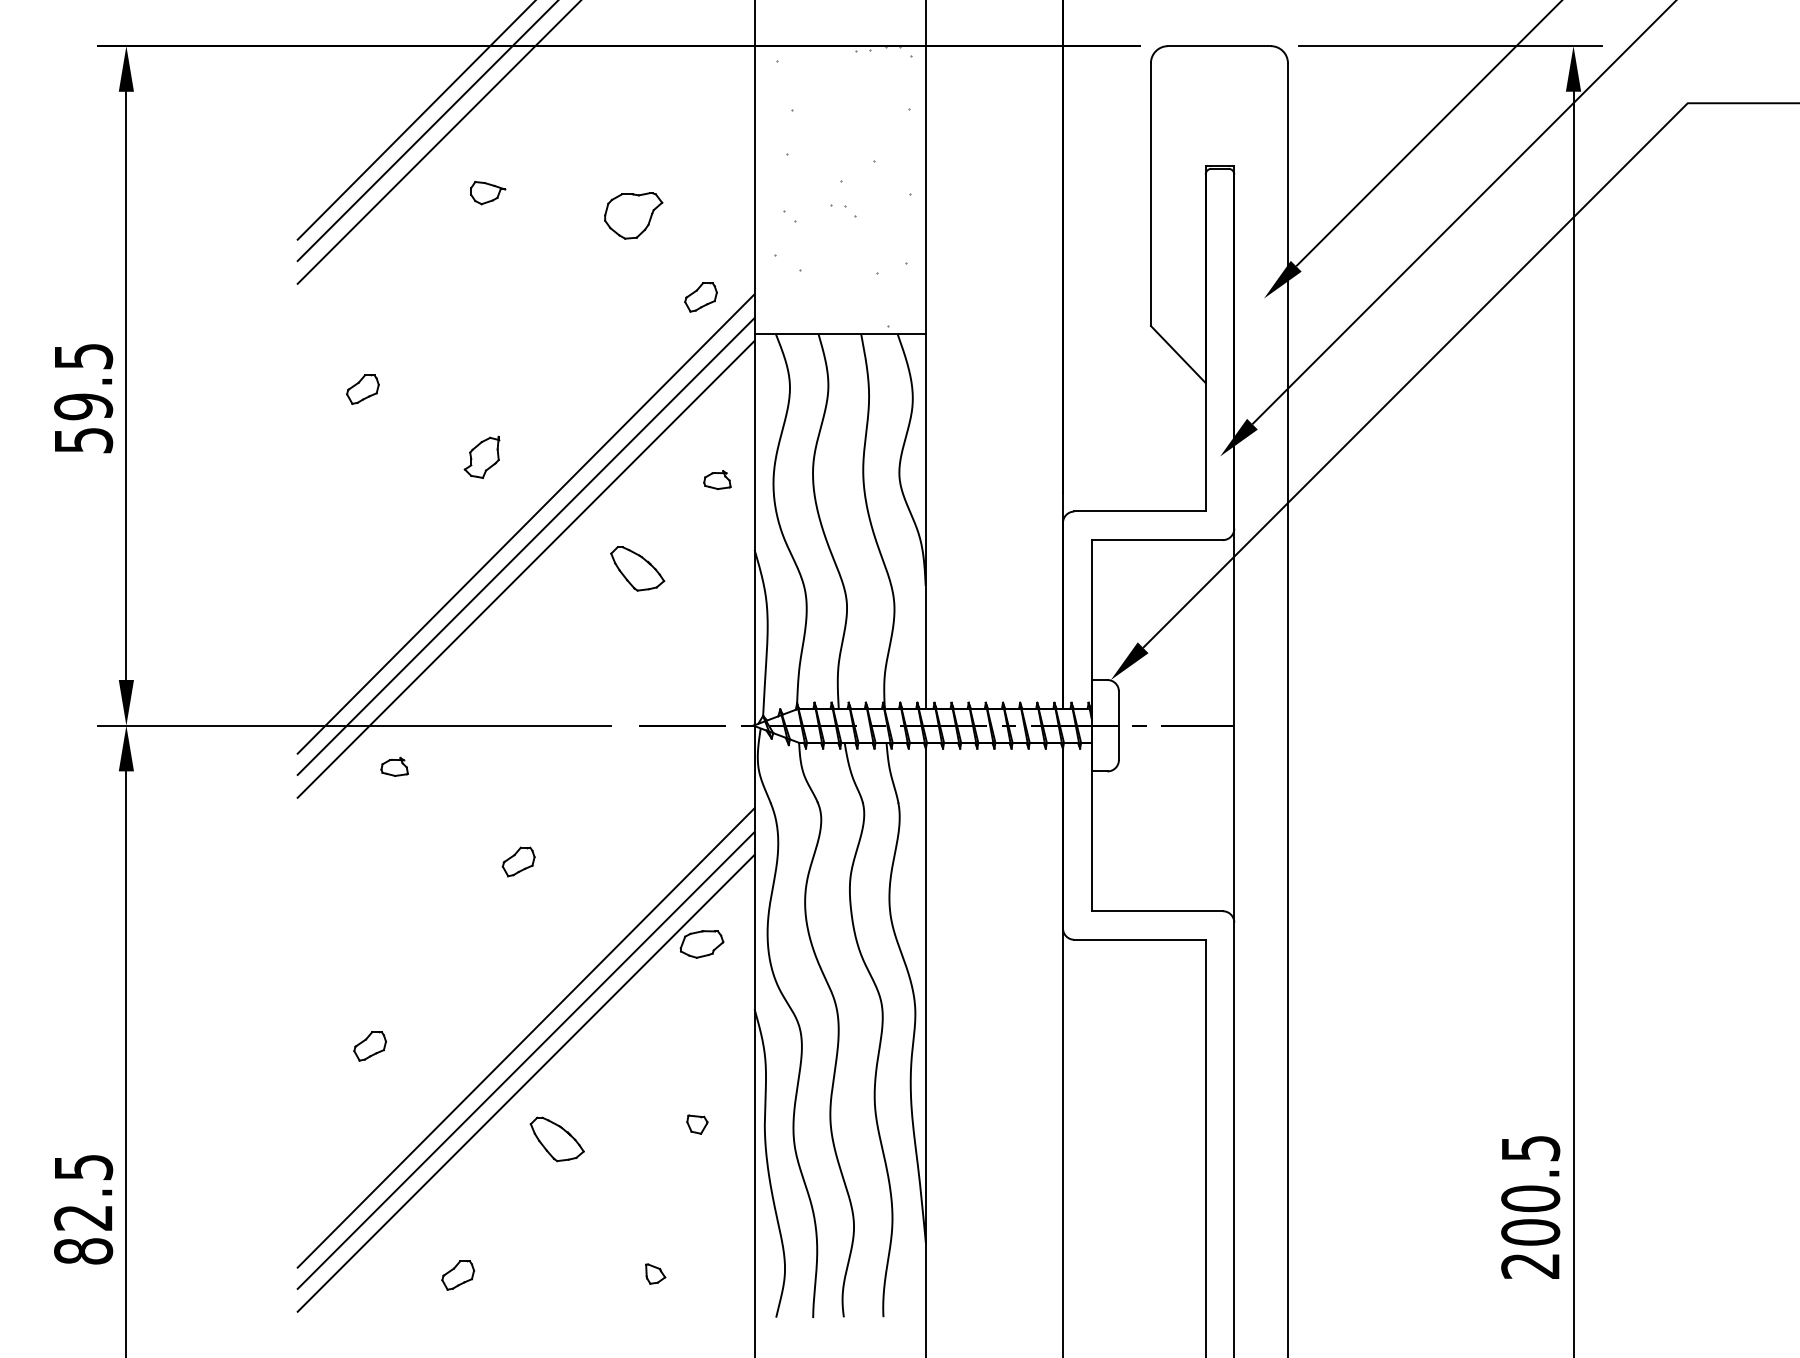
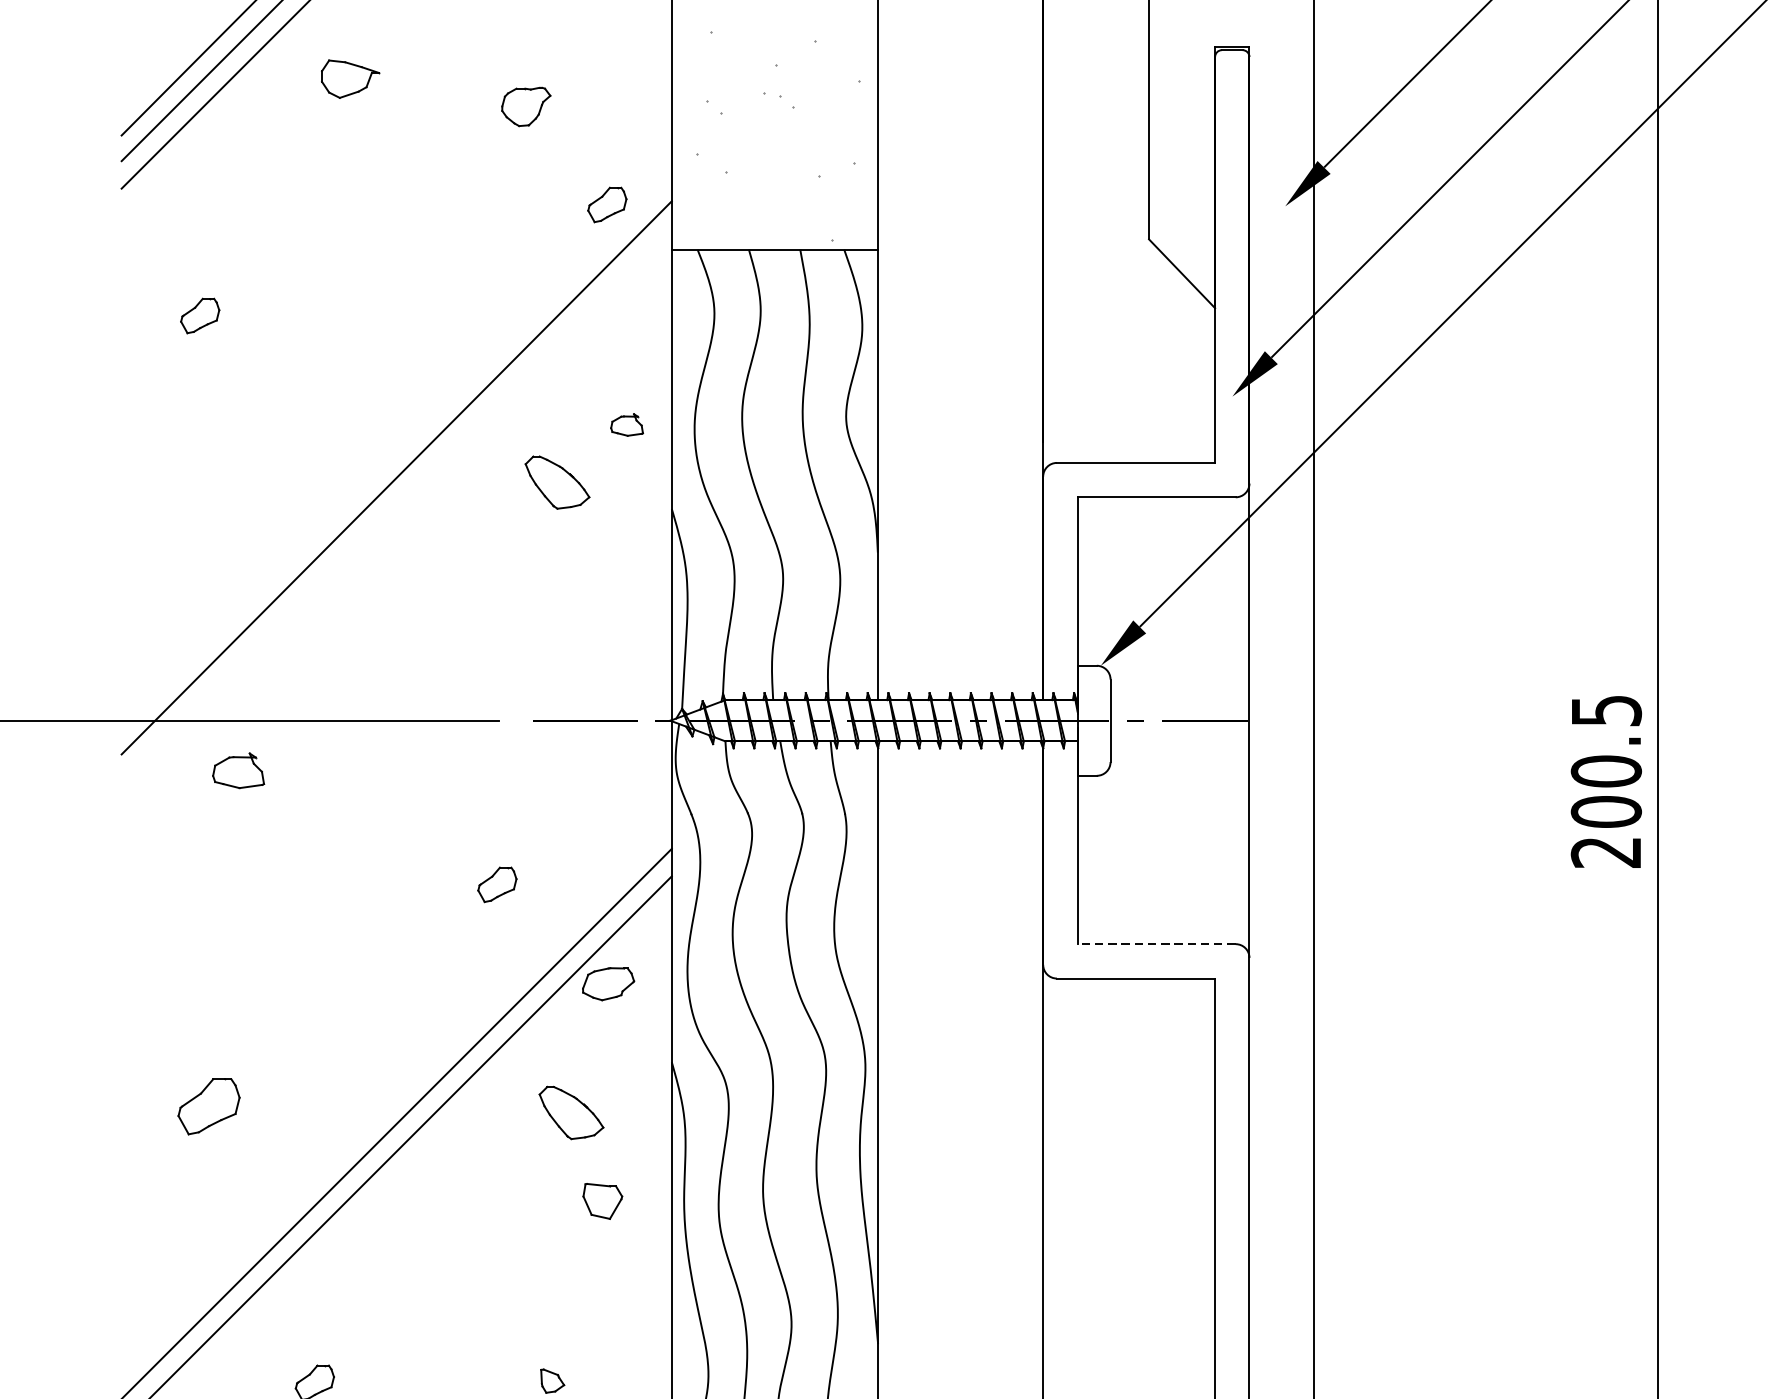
part: (488, 193) -> (351, 79), size x1.4
part: (633, 215) -> (526, 106), size x0.7
part: (481, 457) -> (342, 397), removed
line: (525, 546) -> (395, 504), removed
line: (525, 568) -> (395, 531), removed
part: (637, 568) -> (557, 482), moved
part: (394, 766) -> (238, 769), size x1.6
part: (518, 861) -> (497, 884), moved
line: (1157, 911) -> (1157, 944), solid -> dashed
line: (525, 1037) -> (395, 1096), removed
part: (369, 1046) -> (208, 1107), size x1.6
part: (697, 1124) -> (603, 1200), size x1.6
part: (556, 1139) -> (570, 1113), moved
text: (1530, 1207) -> (1606, 781), moved

